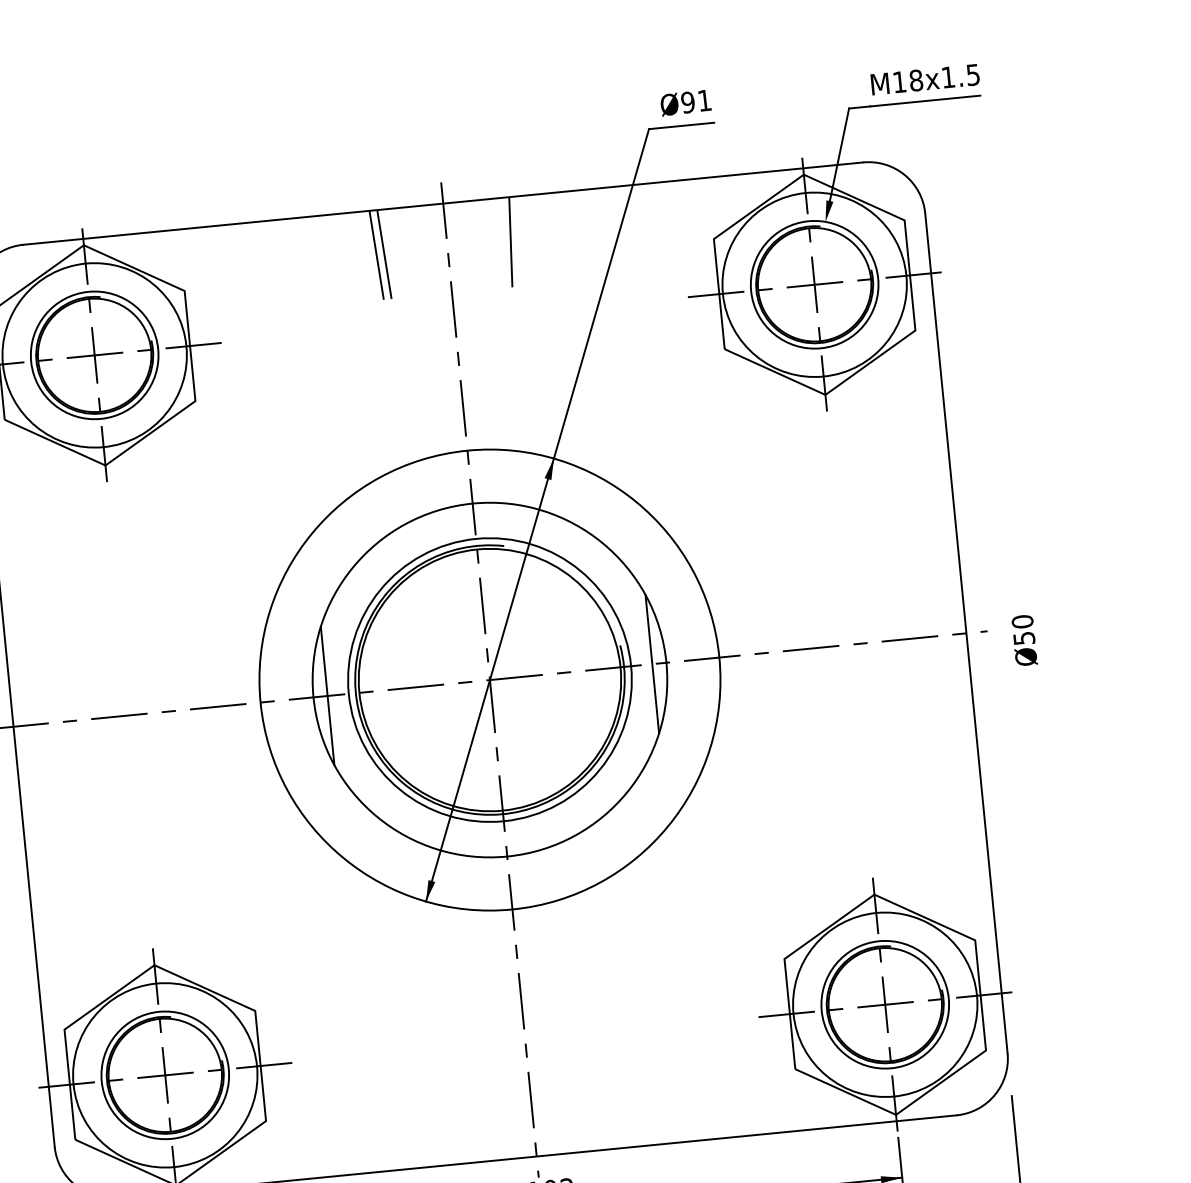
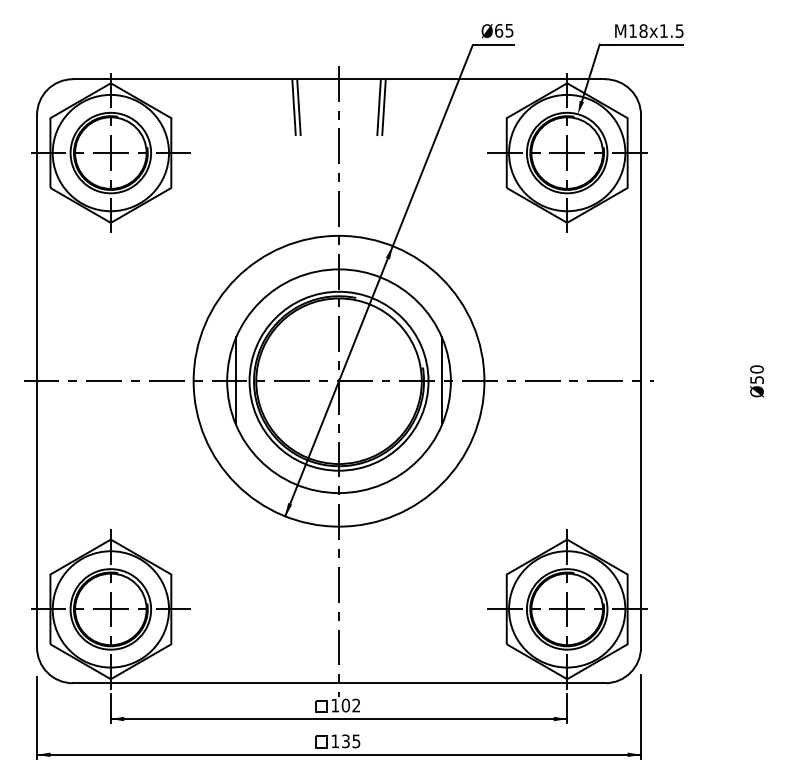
text: (695, 101) -> (503, 30), Ø91 -> Ø65
line: (517, 241) -> (383, 107), added
text: (1025, 640) -> (757, 381), moved

